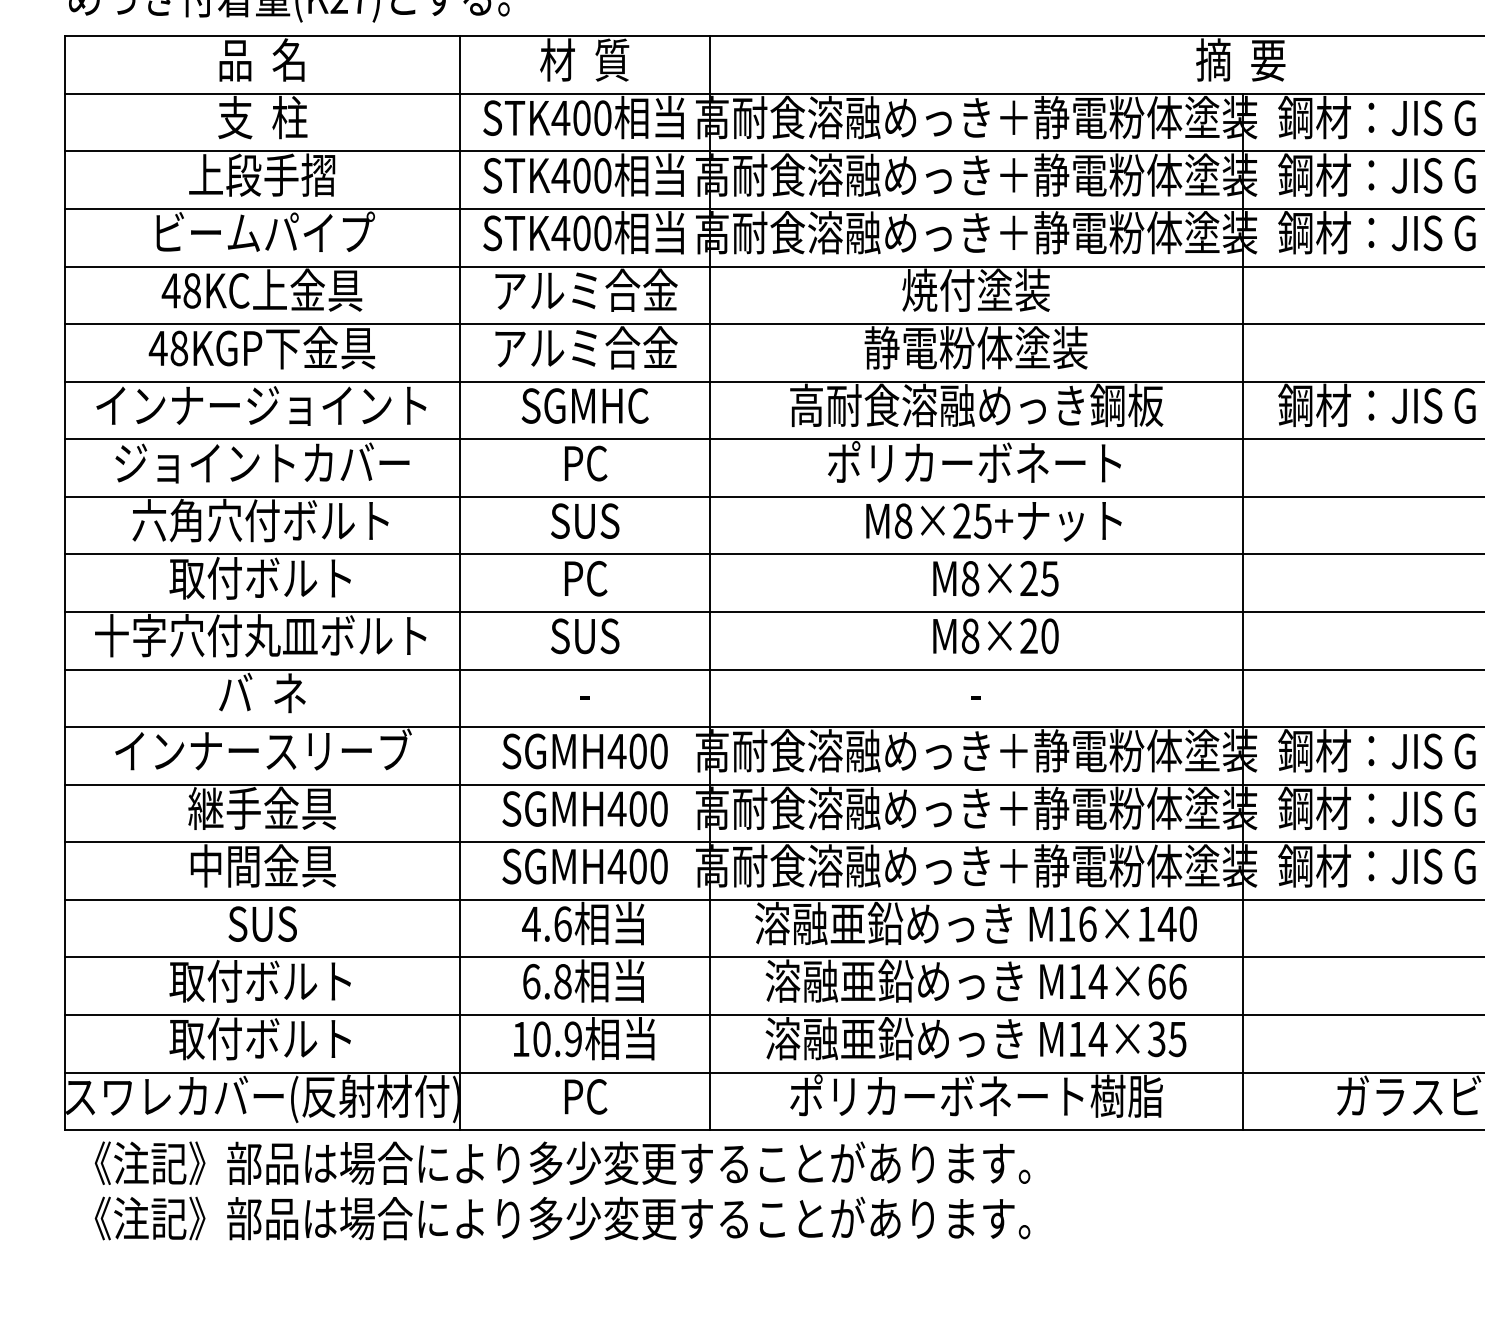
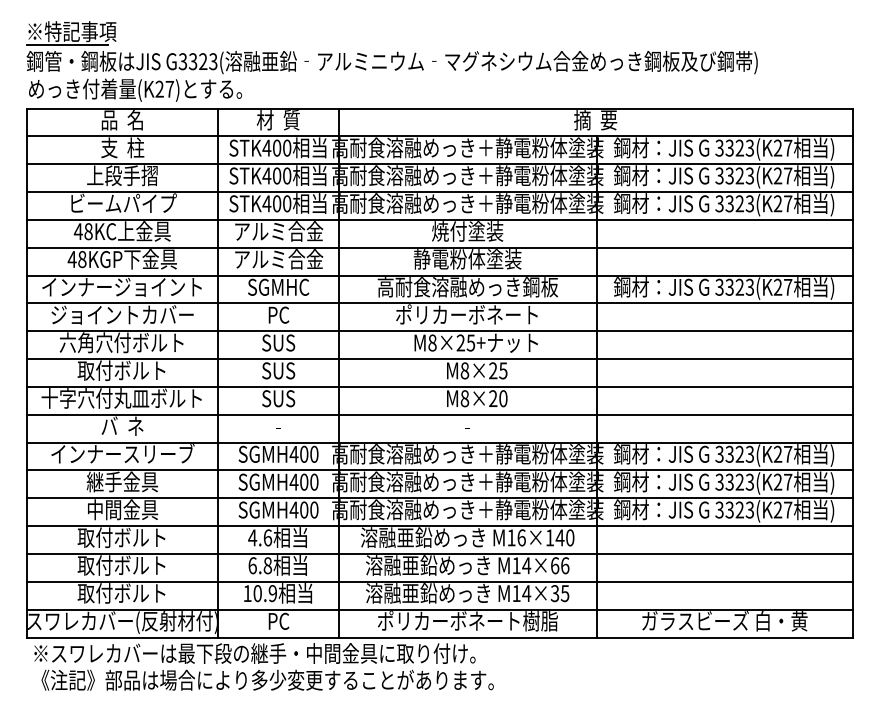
text: (584, 577) -> (278, 370), PC -> SUS
text: (260, 923) -> (121, 537), SUS -> 取付ボルト
text: (553, 1163) -> (263, 653), 《注記》部品は場合により多少変更することがあります。 -> ※スワレカバーは最下段の継手・中間金具に取り付け。

